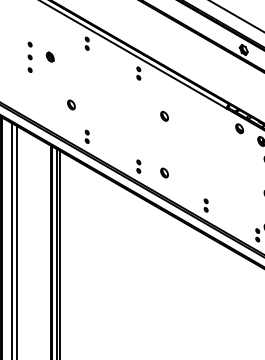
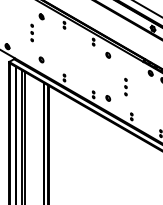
part: (50, 56) -> (41, 16), moved
part: (71, 104) -> (41, 59), moved
part: (165, 114) -> (108, 54), moved
part: (195, 151) -> (125, 86), added

